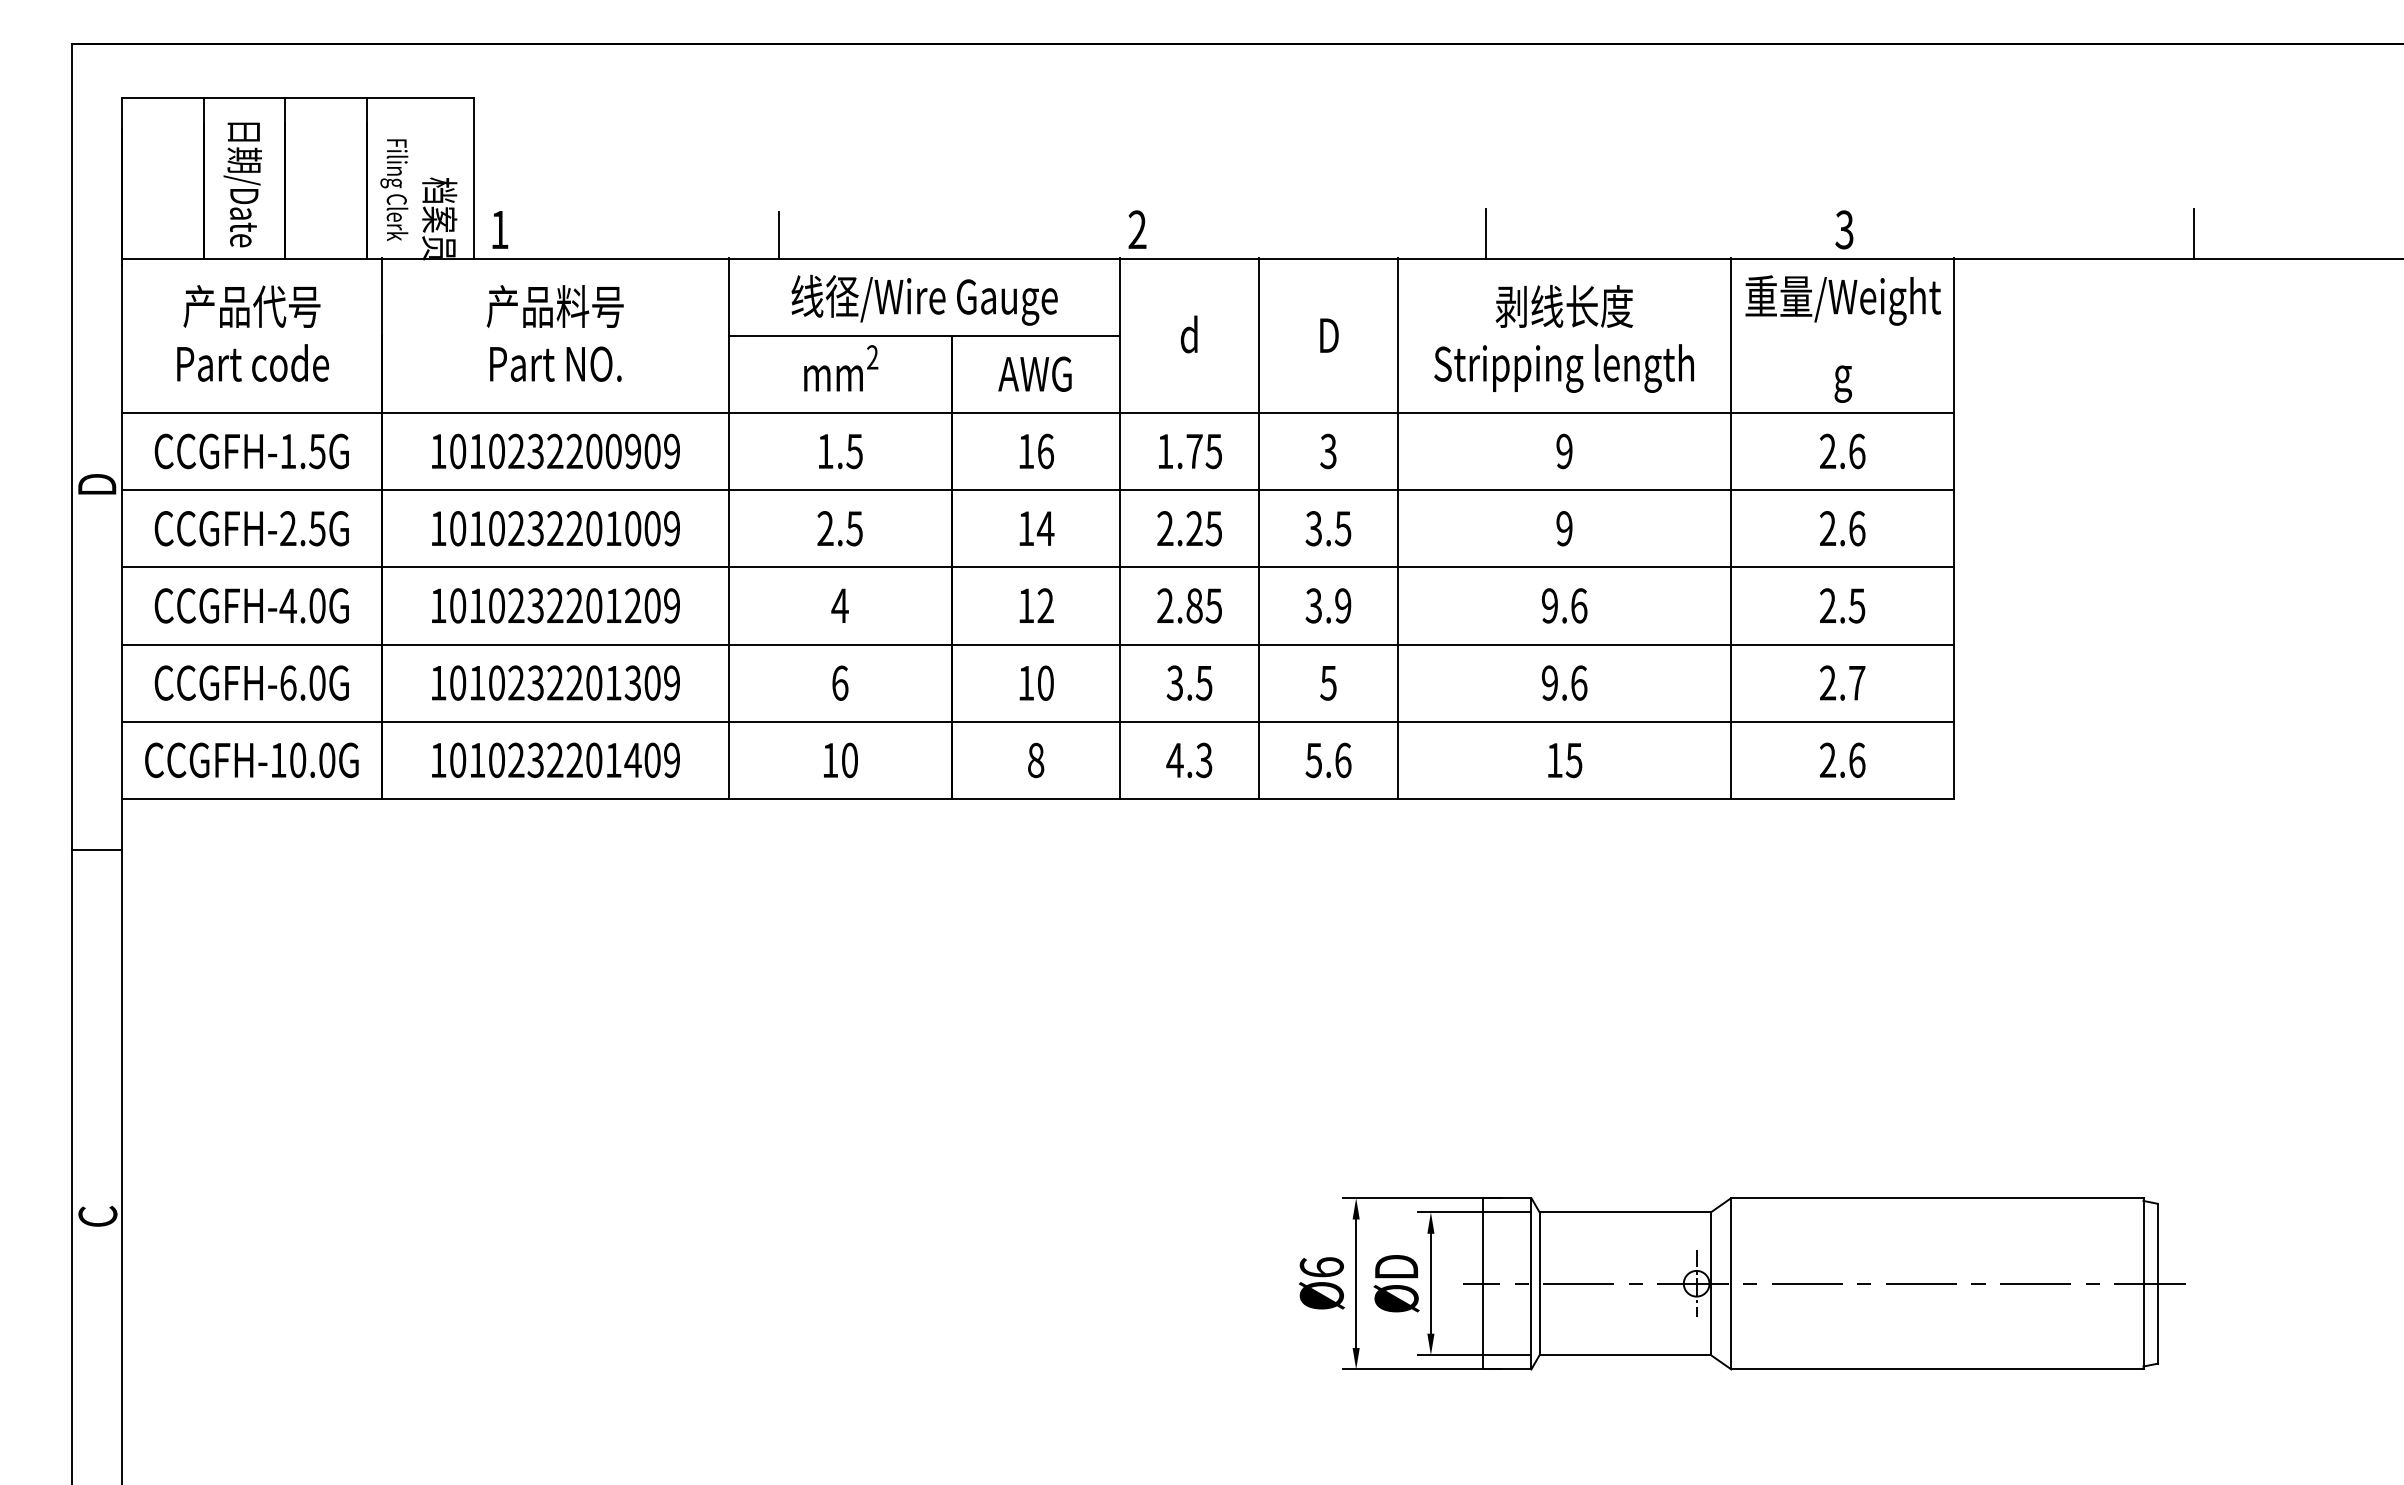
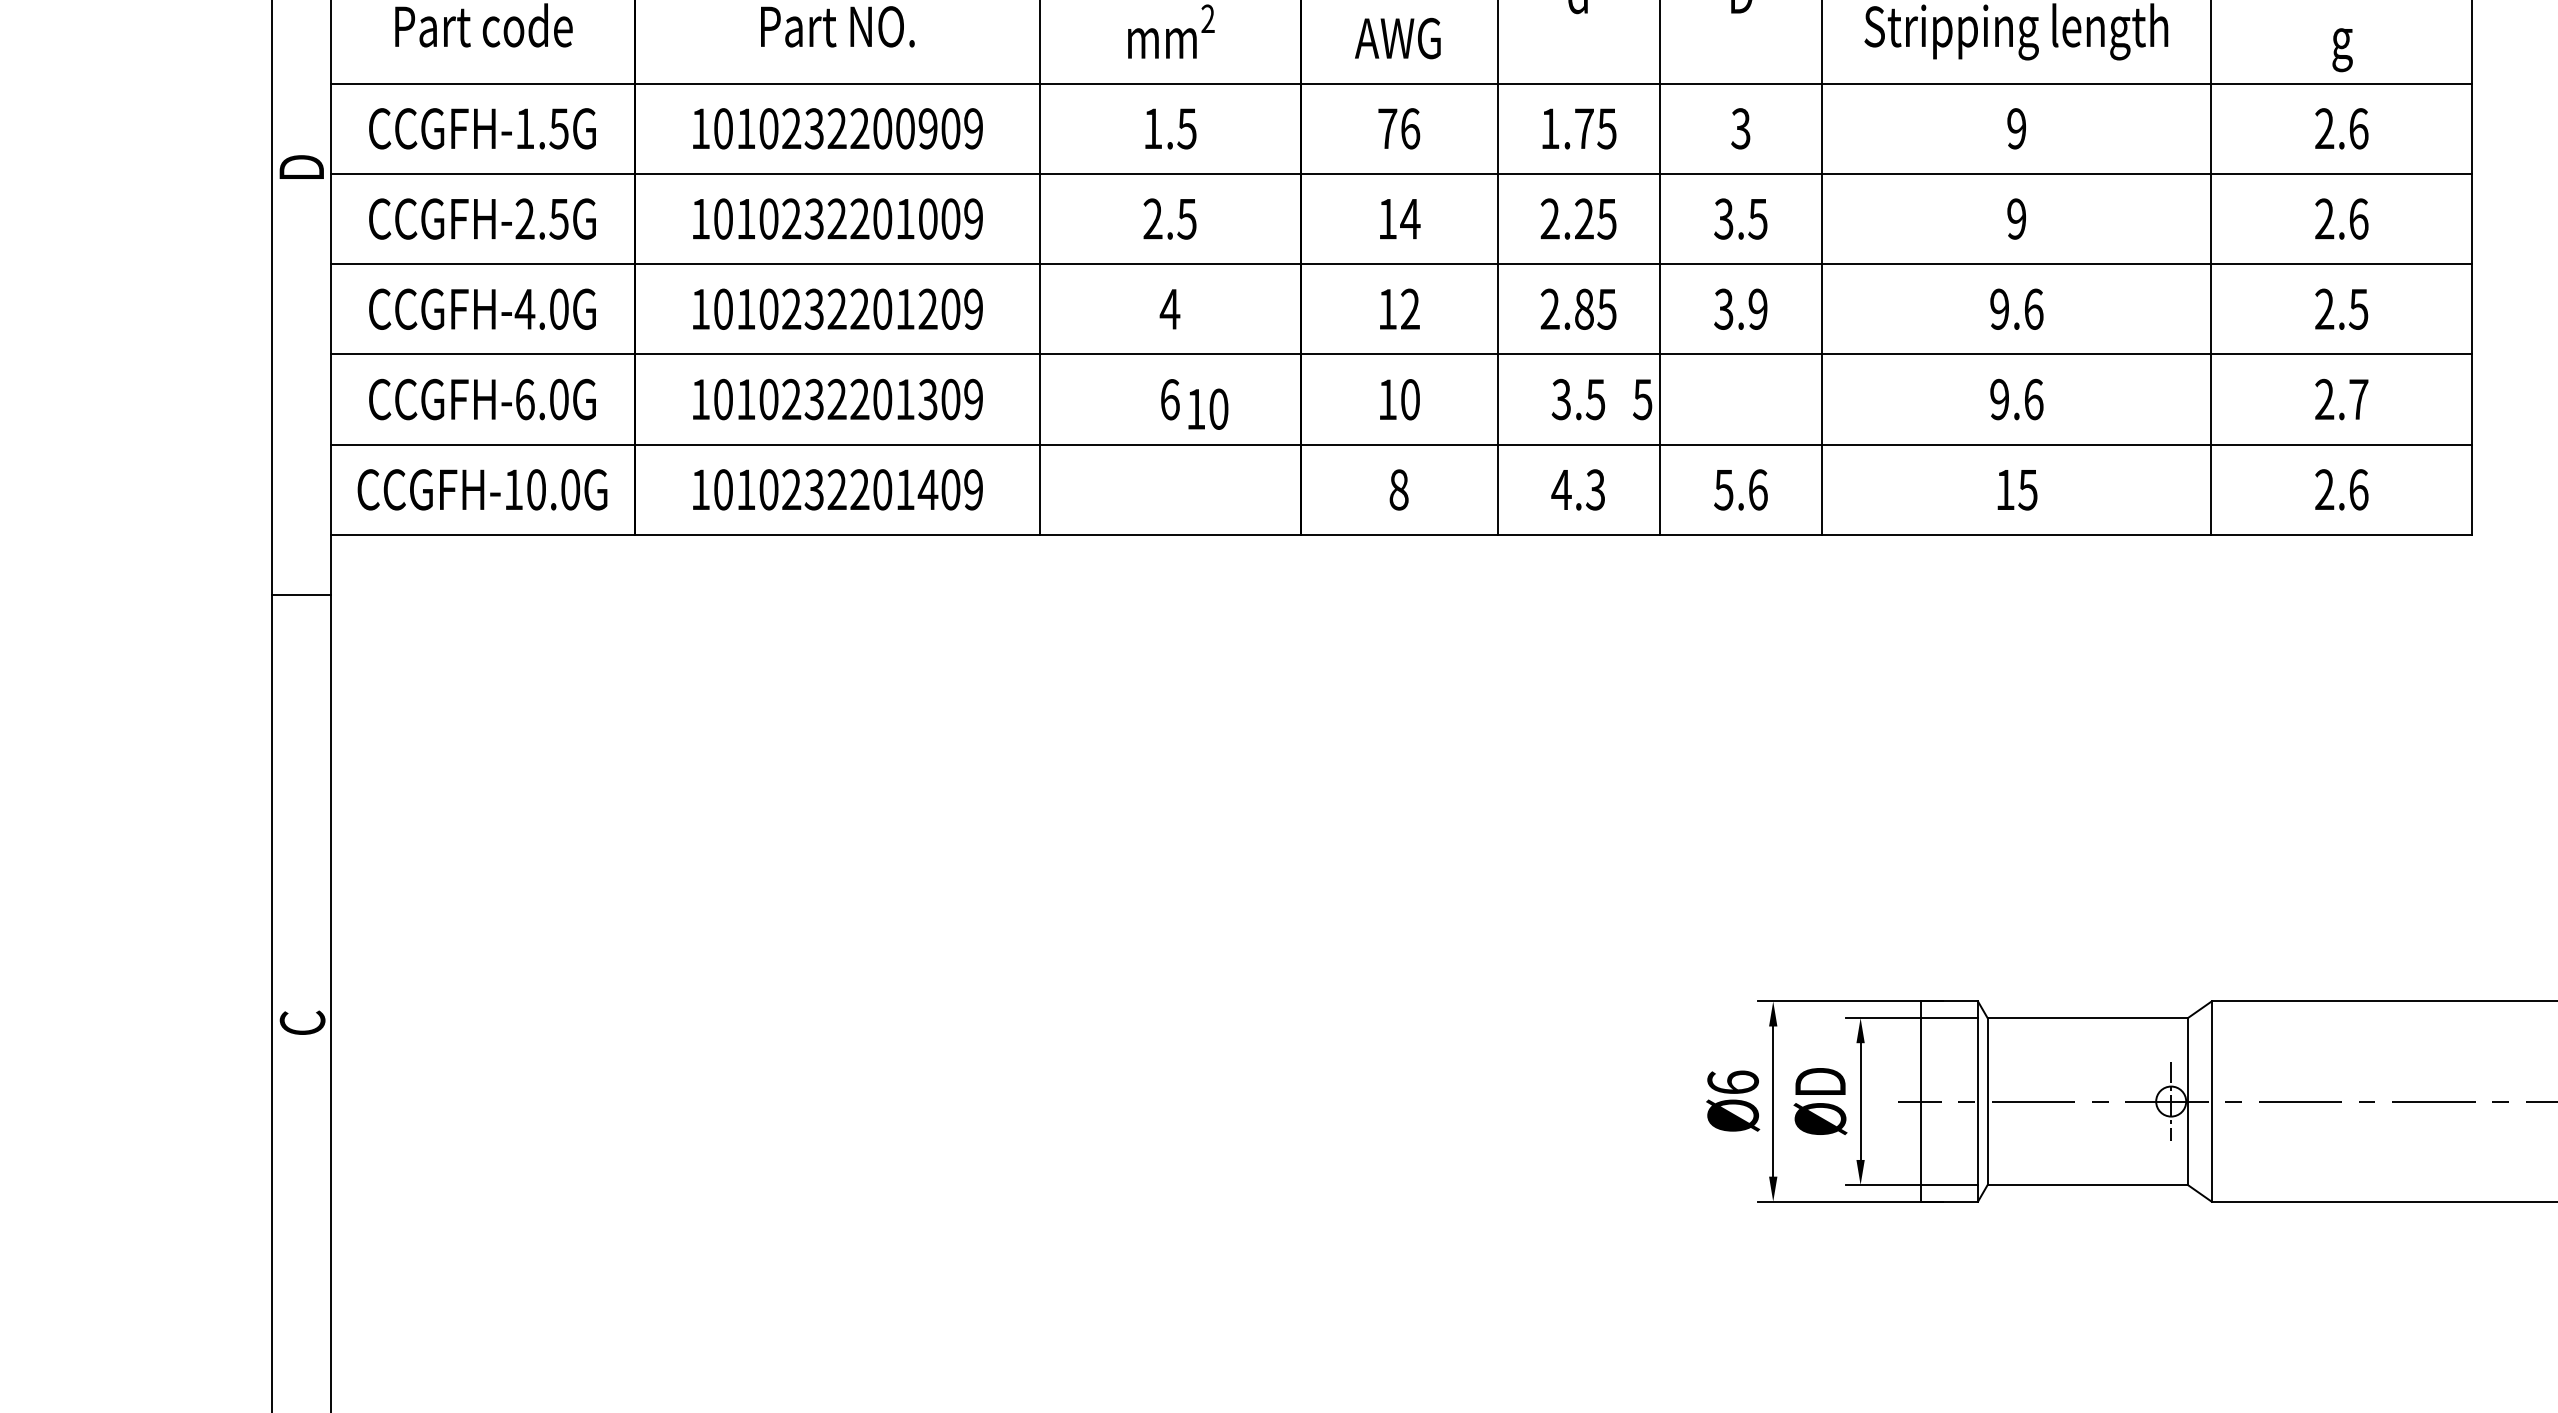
text: (1026, 451) -> (1387, 128), 16 -> 76
text: (1328, 683) -> (1642, 400), moved
text: (840, 760) -> (1207, 409), moved

